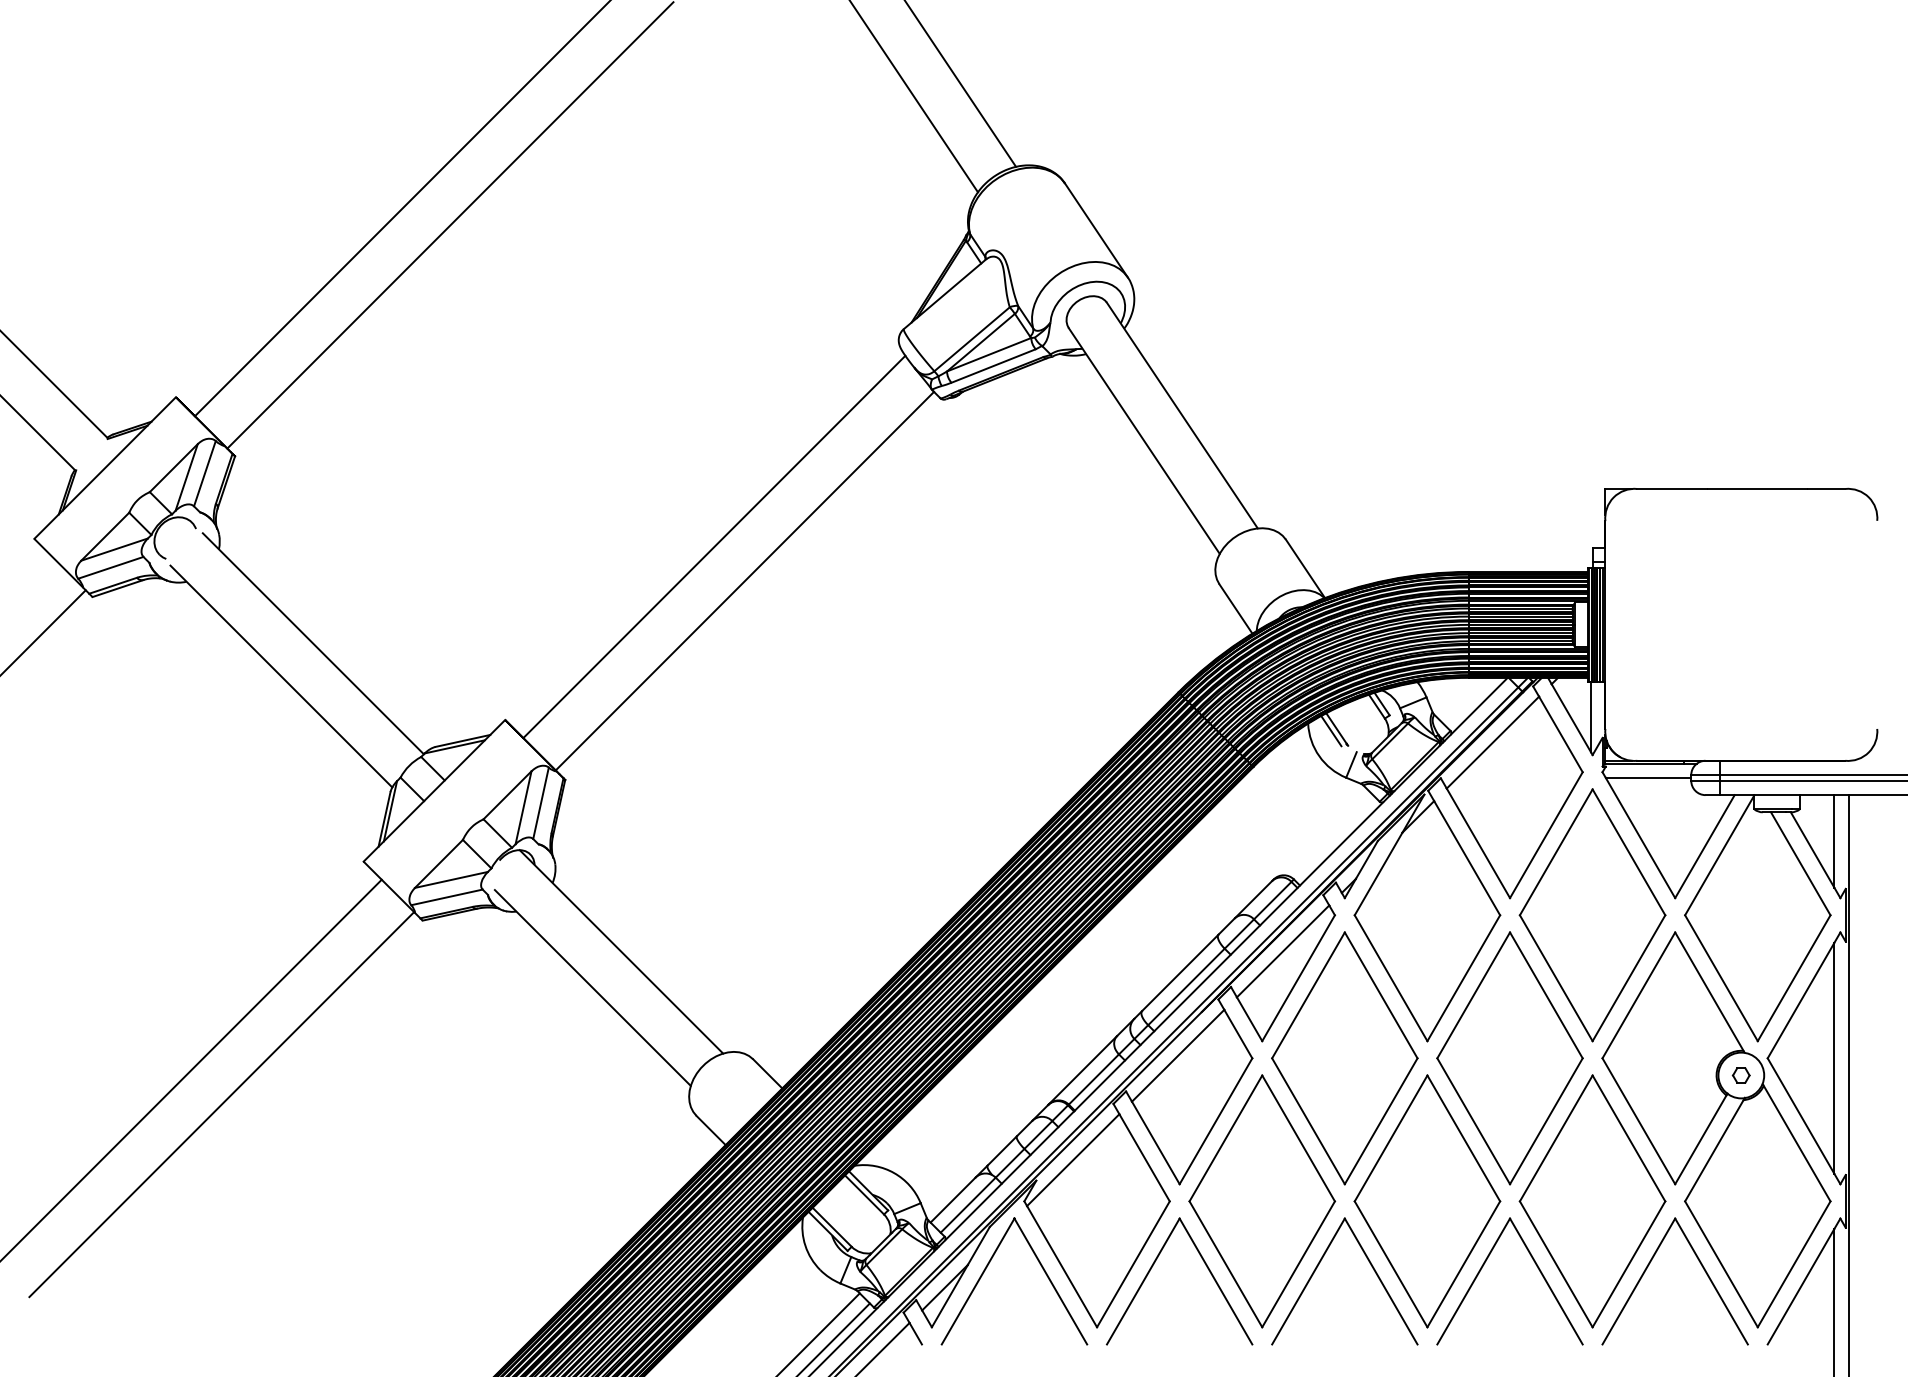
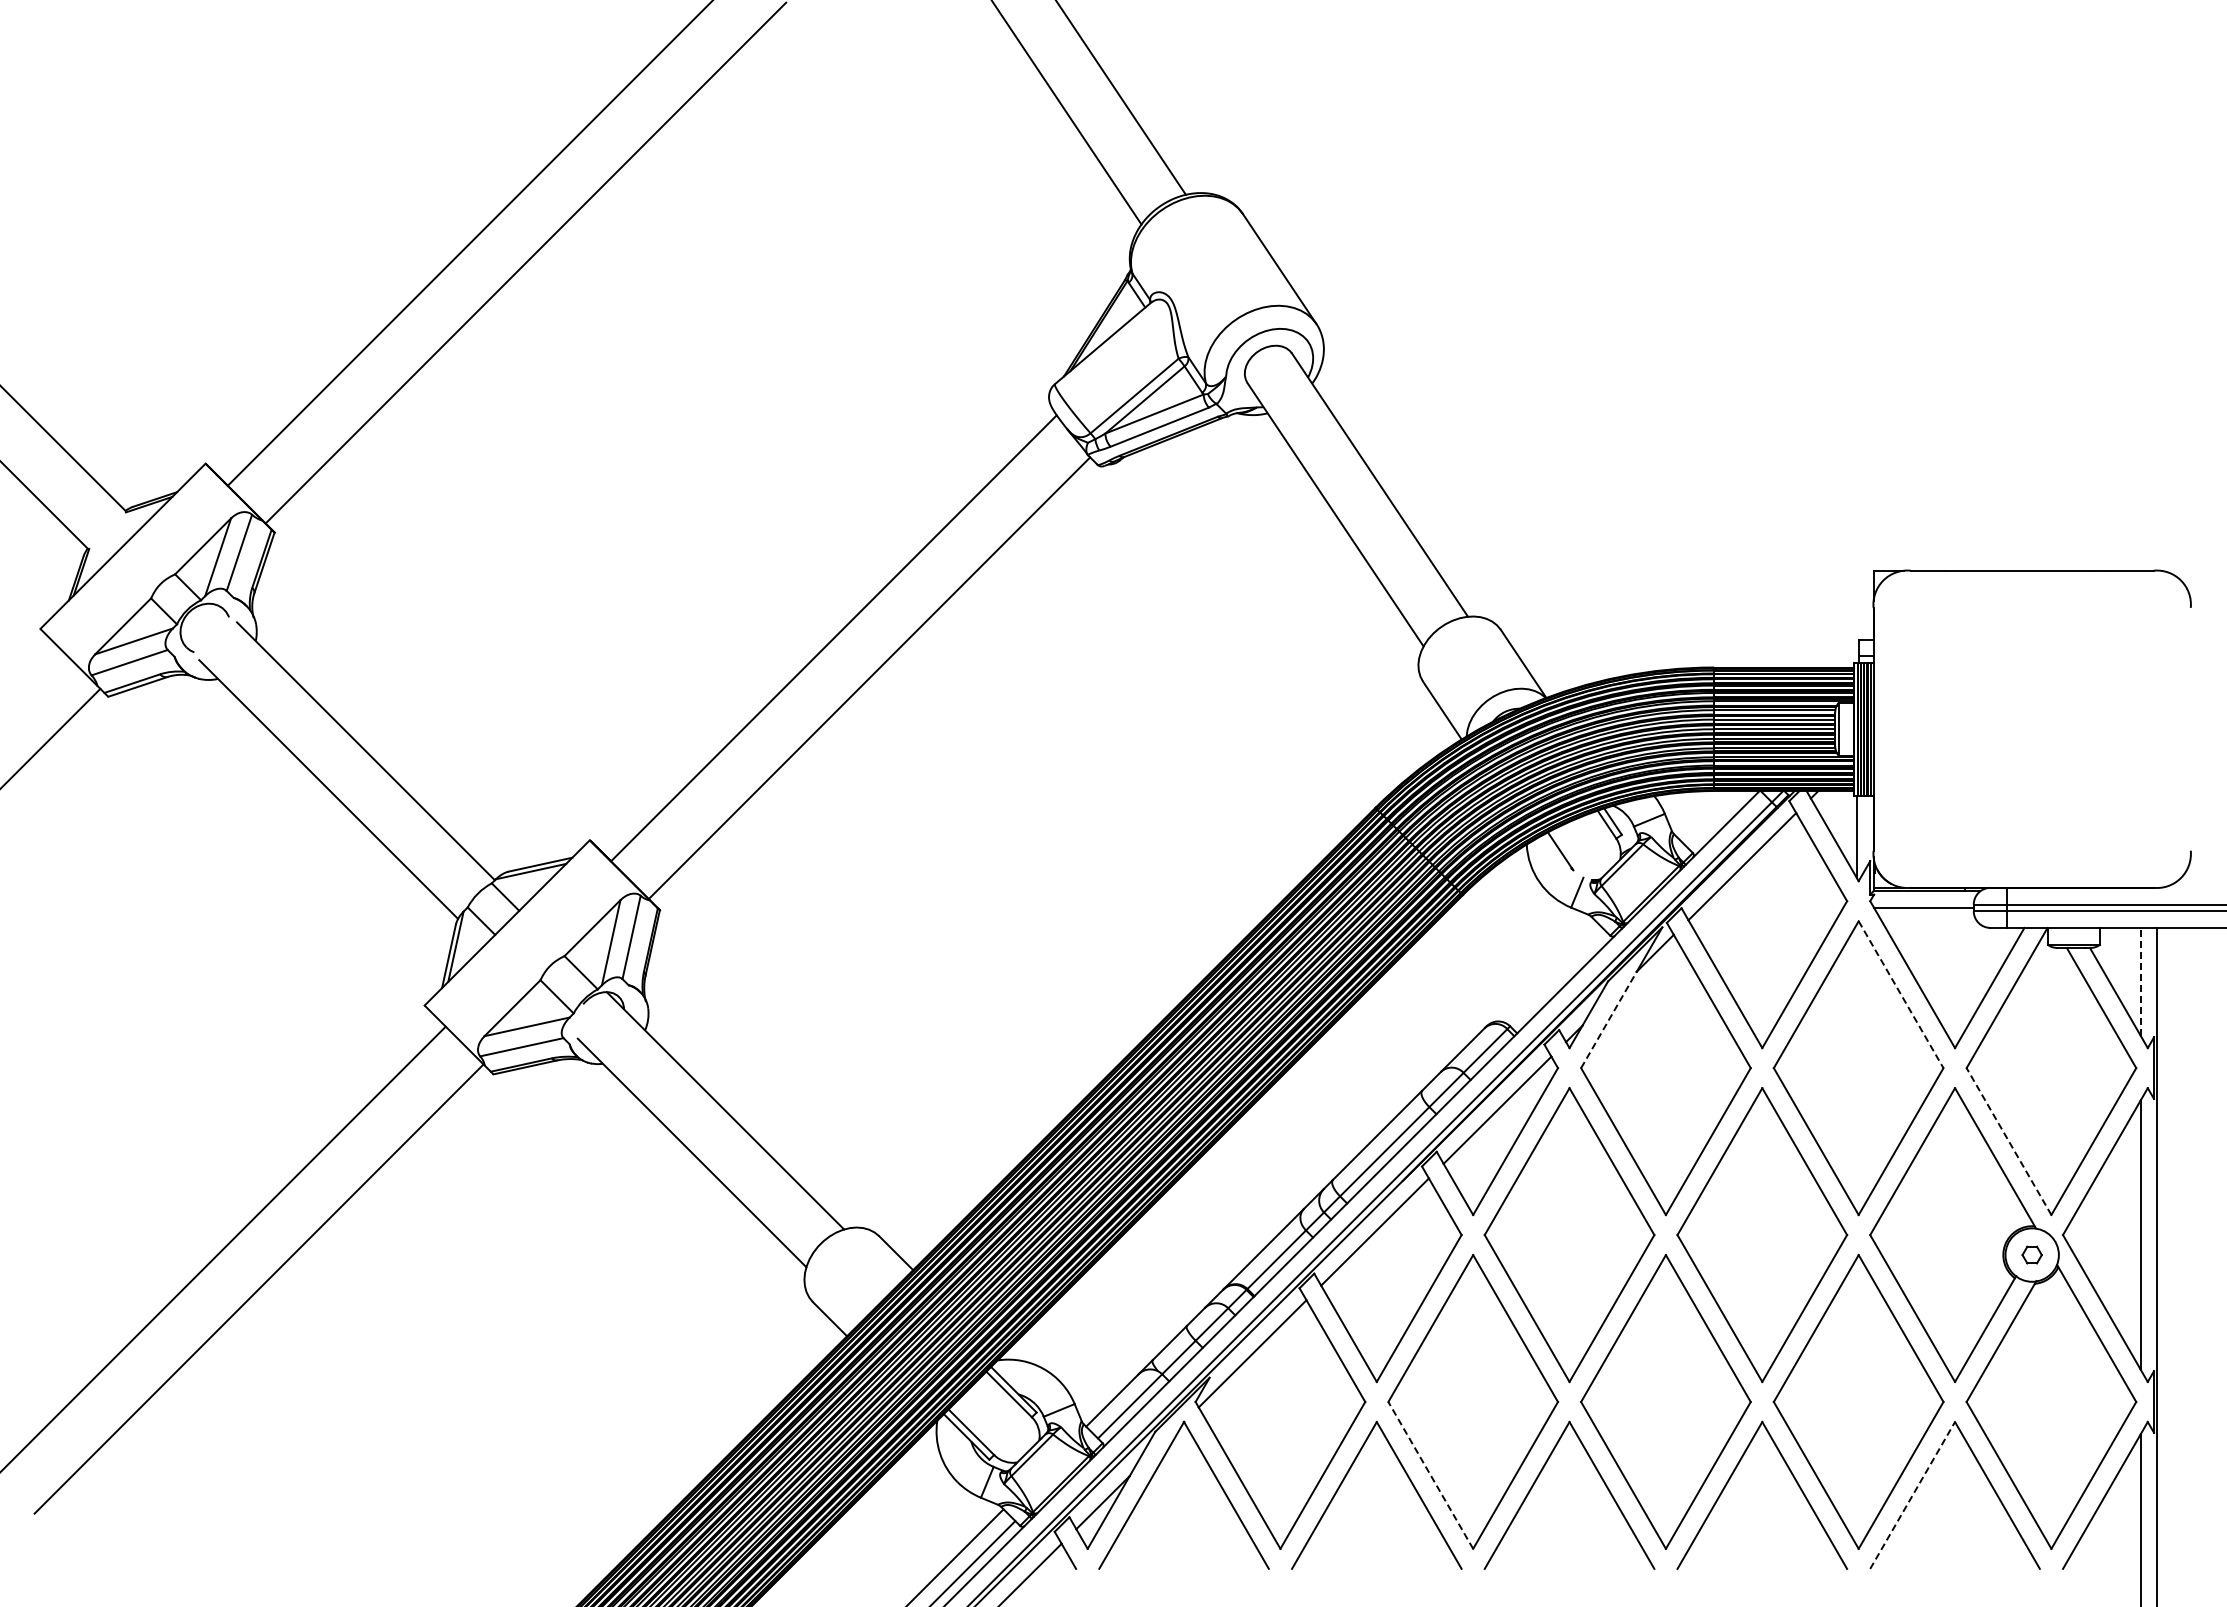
line: (1331, 730) -> (1553, 852), removed
line: (1834, 841) -> (2140, 981), solid -> dashed
line: (1629, 852) -> (1901, 994), solid -> dashed
line: (1378, 873) -> (1608, 1019), solid -> dashed
line: (1721, 978) -> (2009, 1141), solid -> dashed
line: (1225, 1264) -> (1430, 1475), solid -> dashed
line: (1638, 1281) -> (1912, 1495), solid -> dashed

